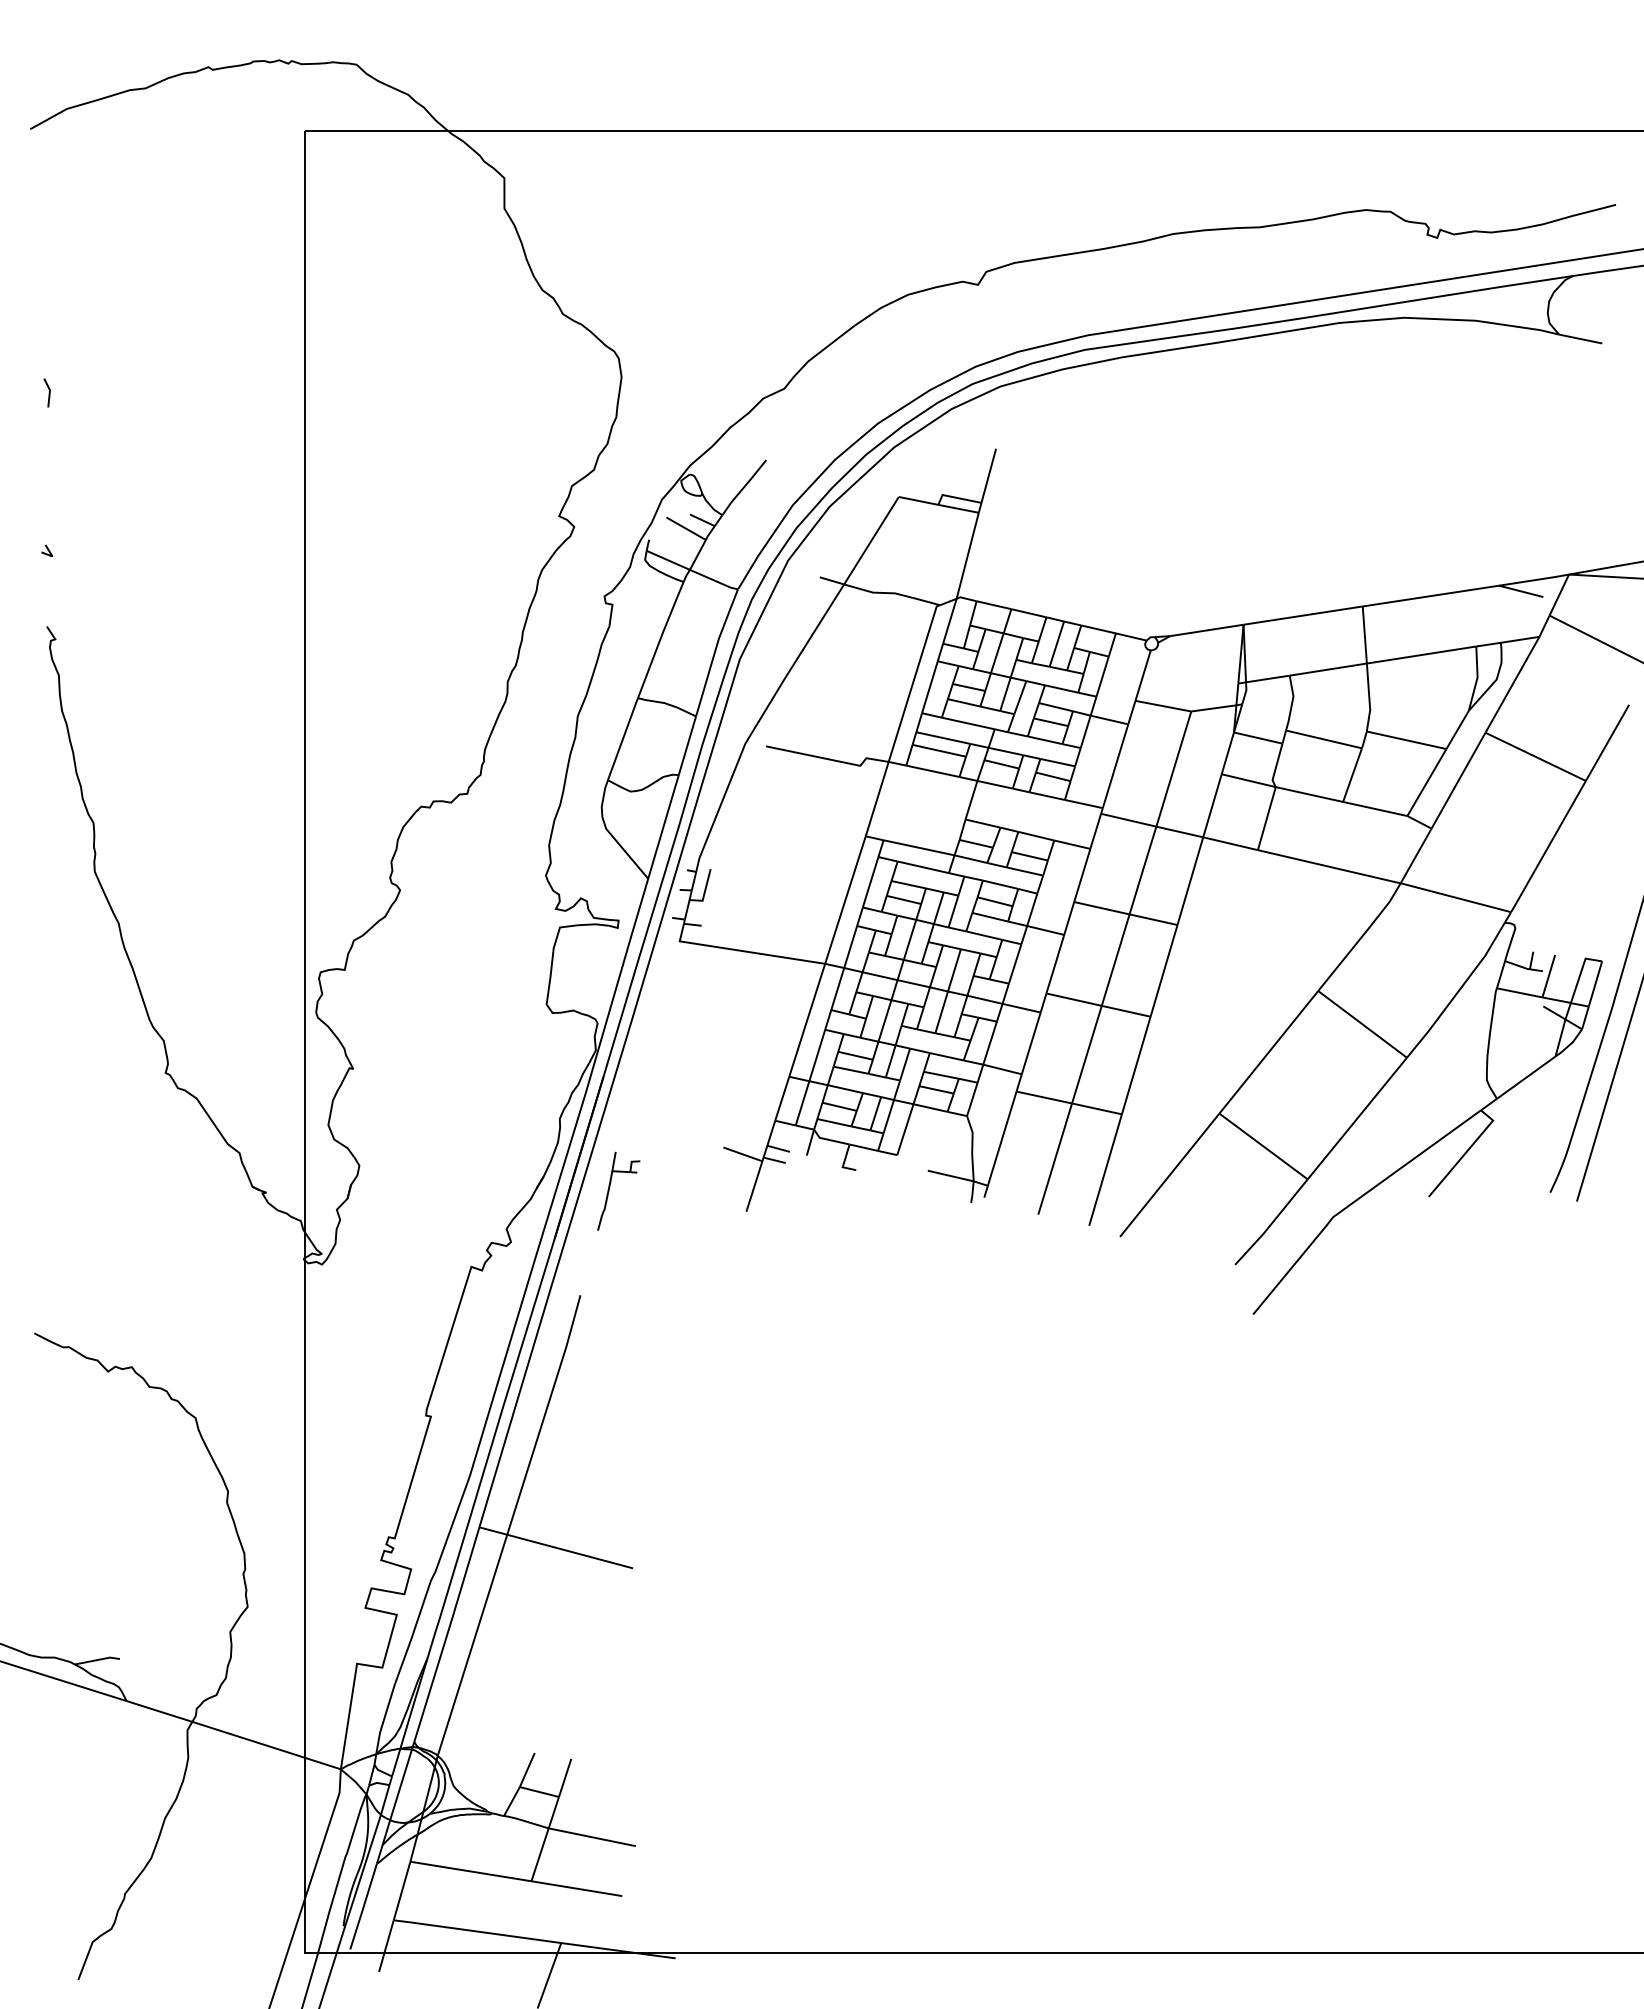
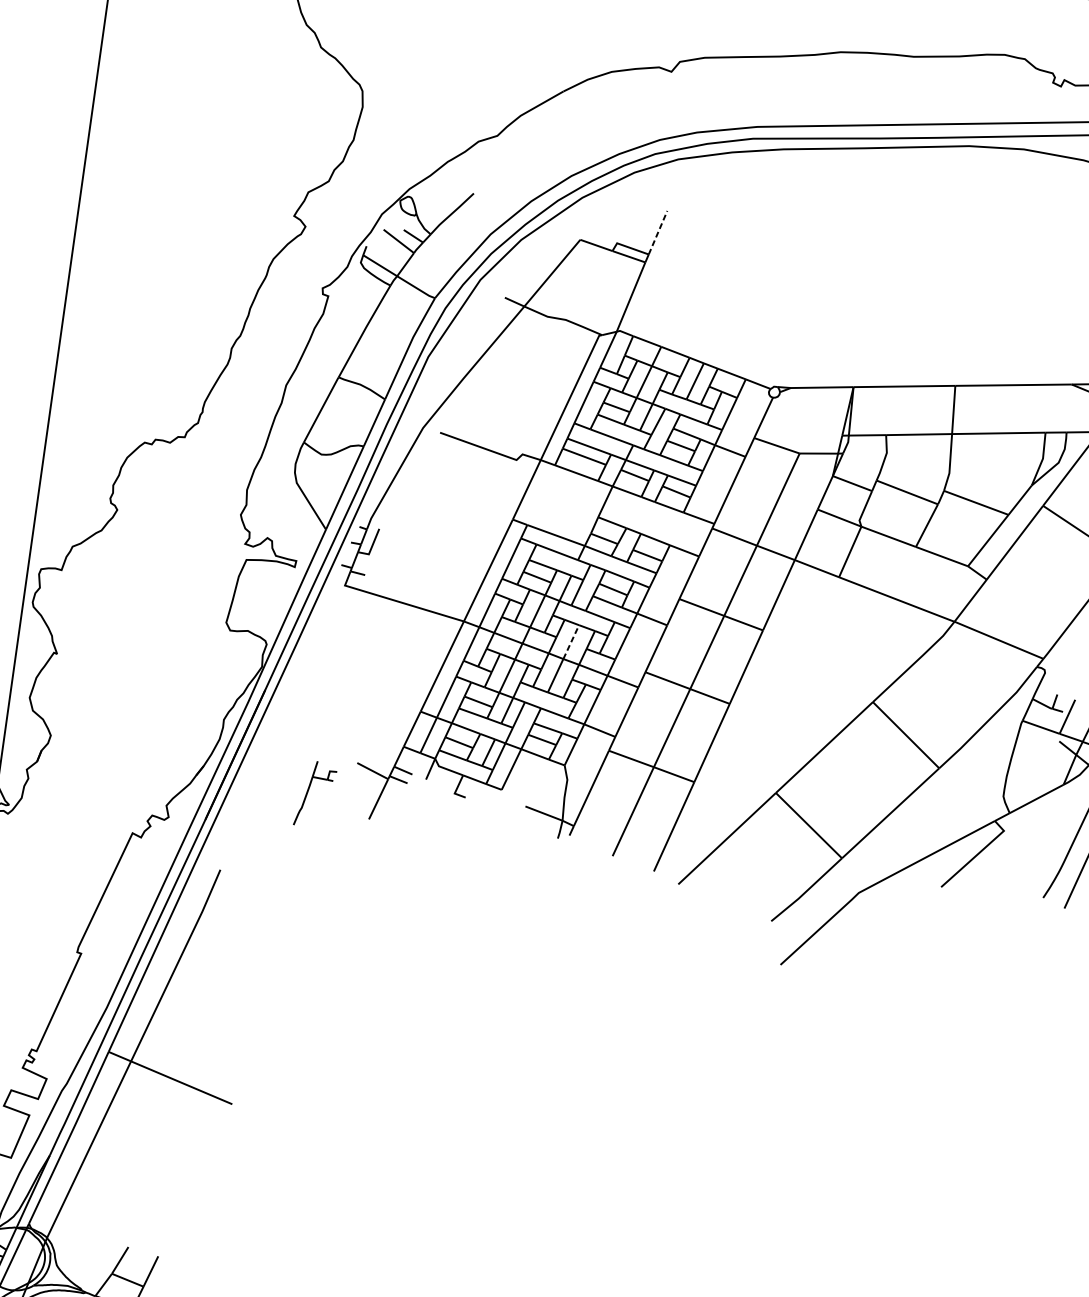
line: (988, 475) -> (657, 232), solid -> dashed
line: (954, 969) -> (571, 641), solid -> dashed
part: (610, 1187) -> (309, 790), moved

